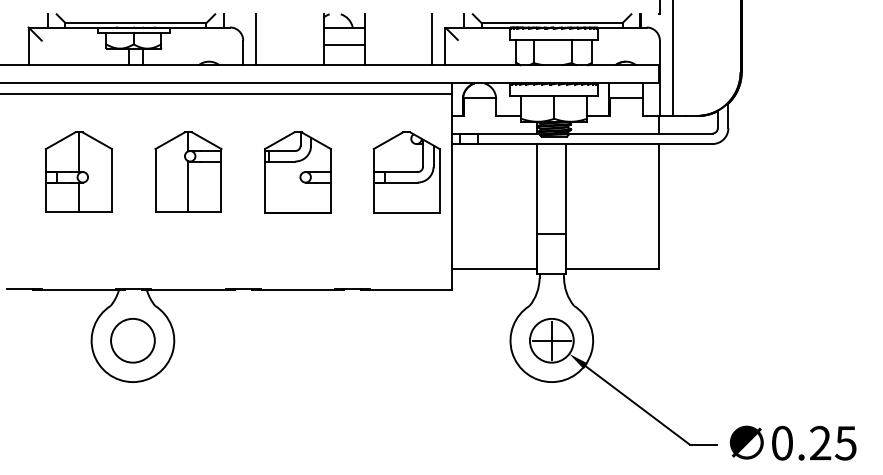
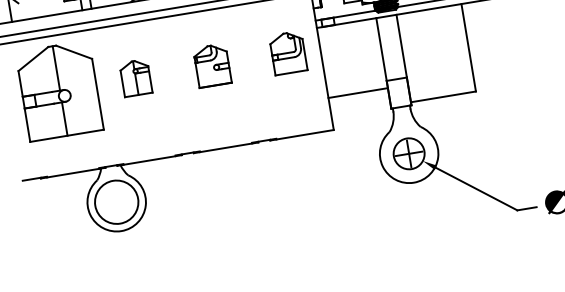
part: (78, 171) -> (59, 90), size x1.6
part: (188, 171) -> (135, 77), size x0.6
part: (297, 172) -> (212, 65), size x0.7
part: (406, 172) -> (288, 53), size x0.7
line: (494, 269) -> (357, 93), moved
circle: (132, 340) -> (116, 202), size x1.4

